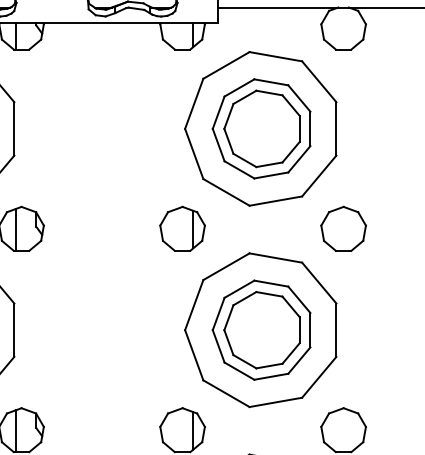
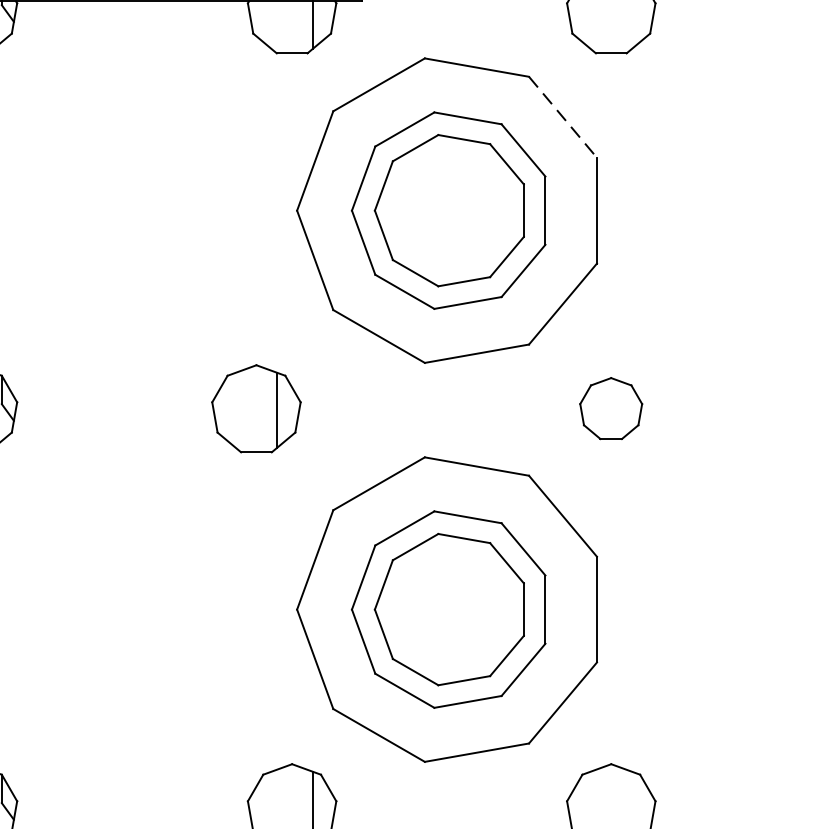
line: (319, 81) -> (563, 116), solid -> dashed
part: (182, 228) -> (256, 408), moved
part: (343, 228) -> (611, 408), size x0.7

